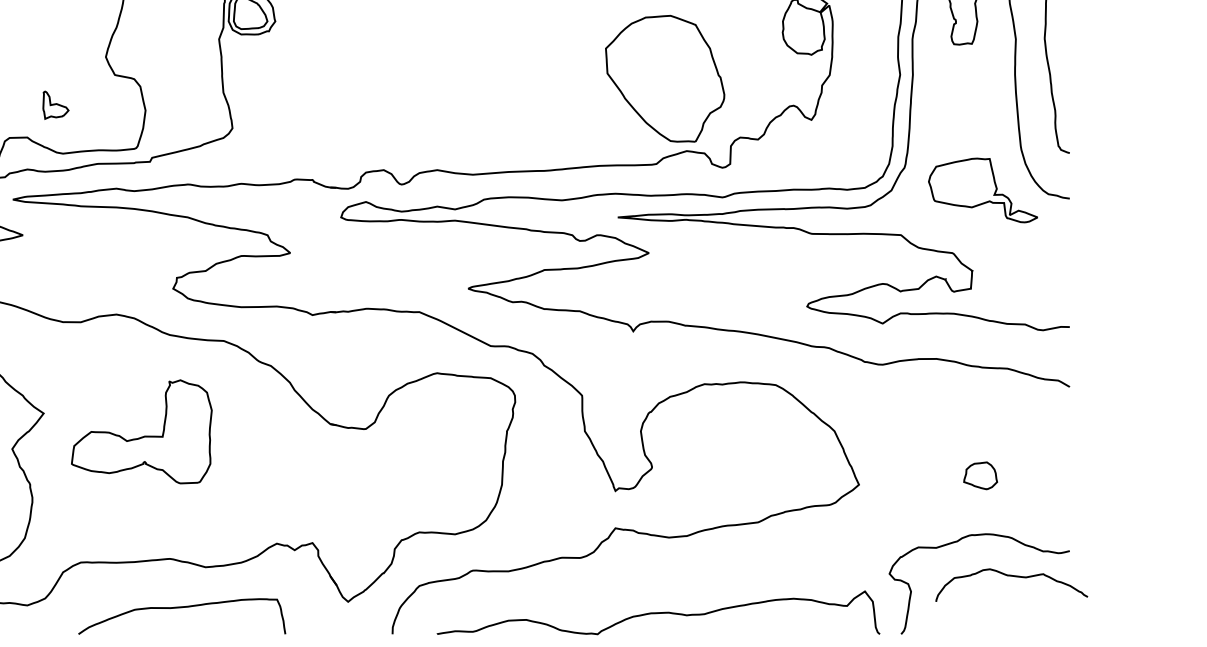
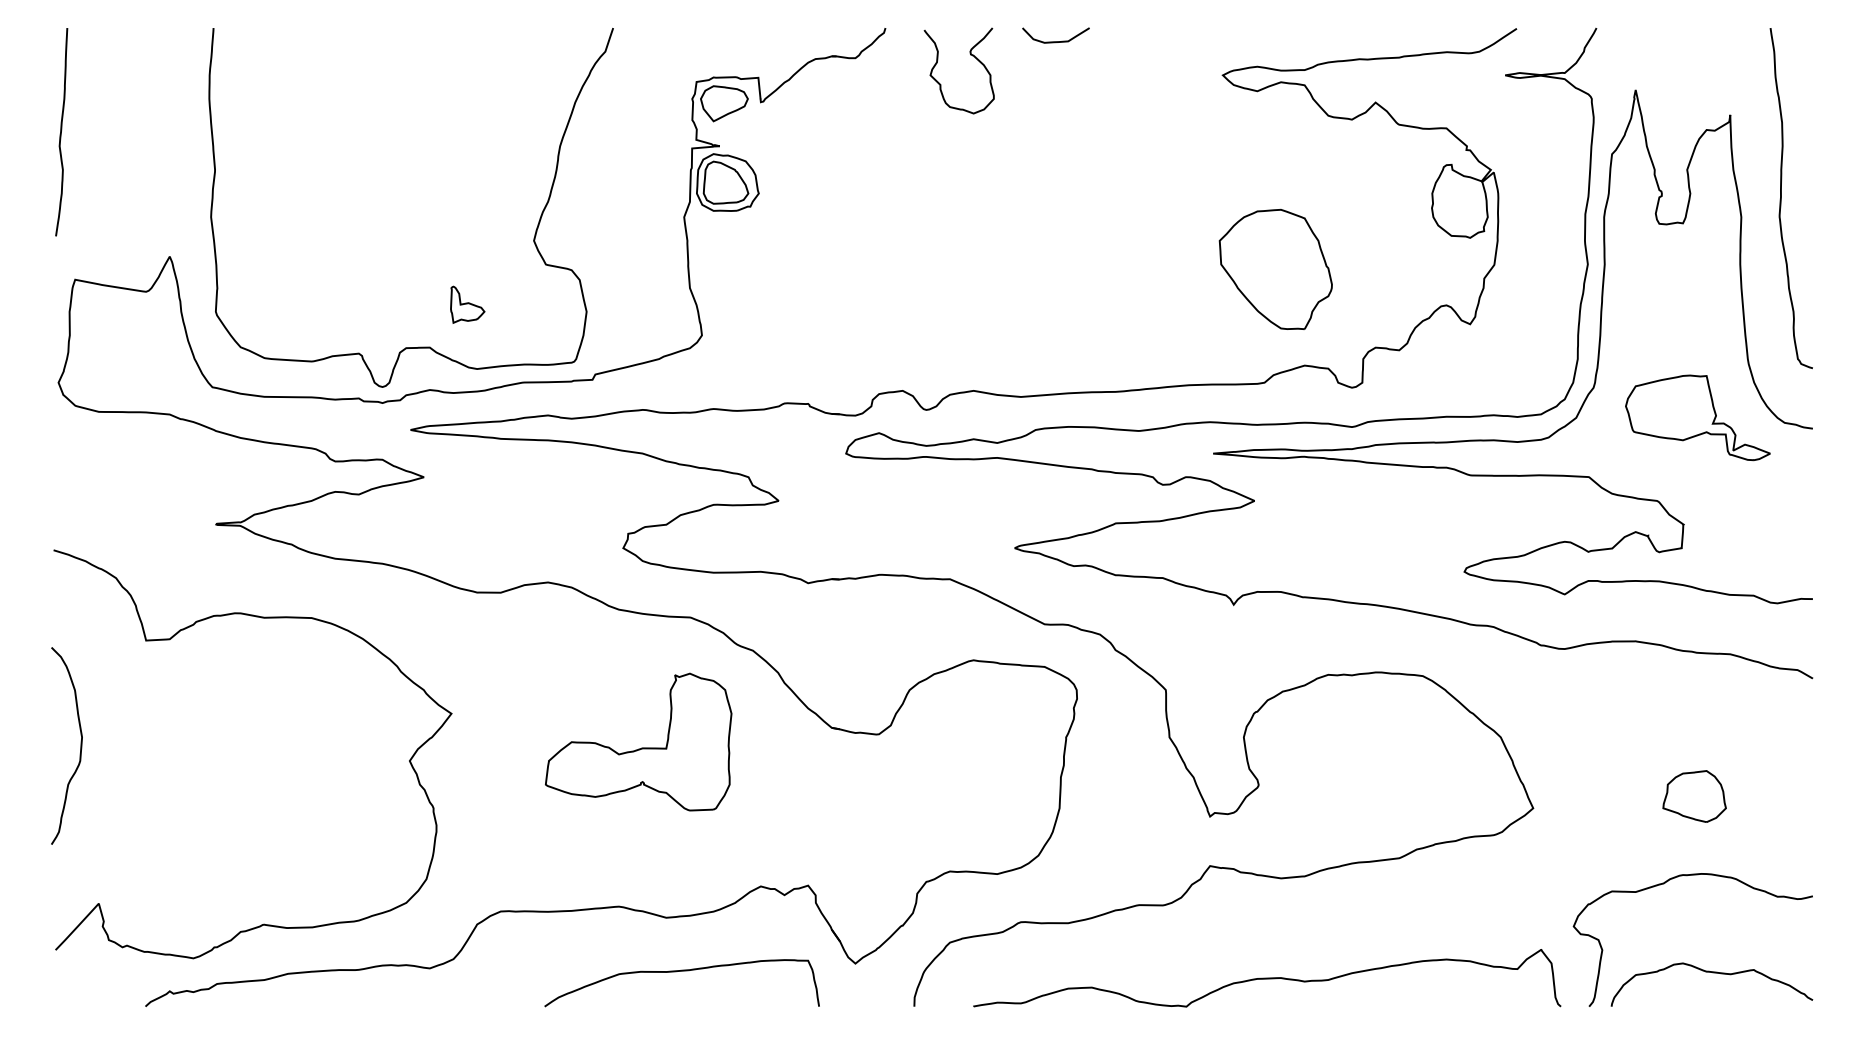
part: (664, 77) -> (1275, 268), size x0.71
part: (143, 435) -> (641, 747), moved
part: (980, 475) -> (1694, 796), size x1.43
curve: (1012, 576) -> (1712, 973), moved
curve: (181, 607) -> (681, 971), moved

